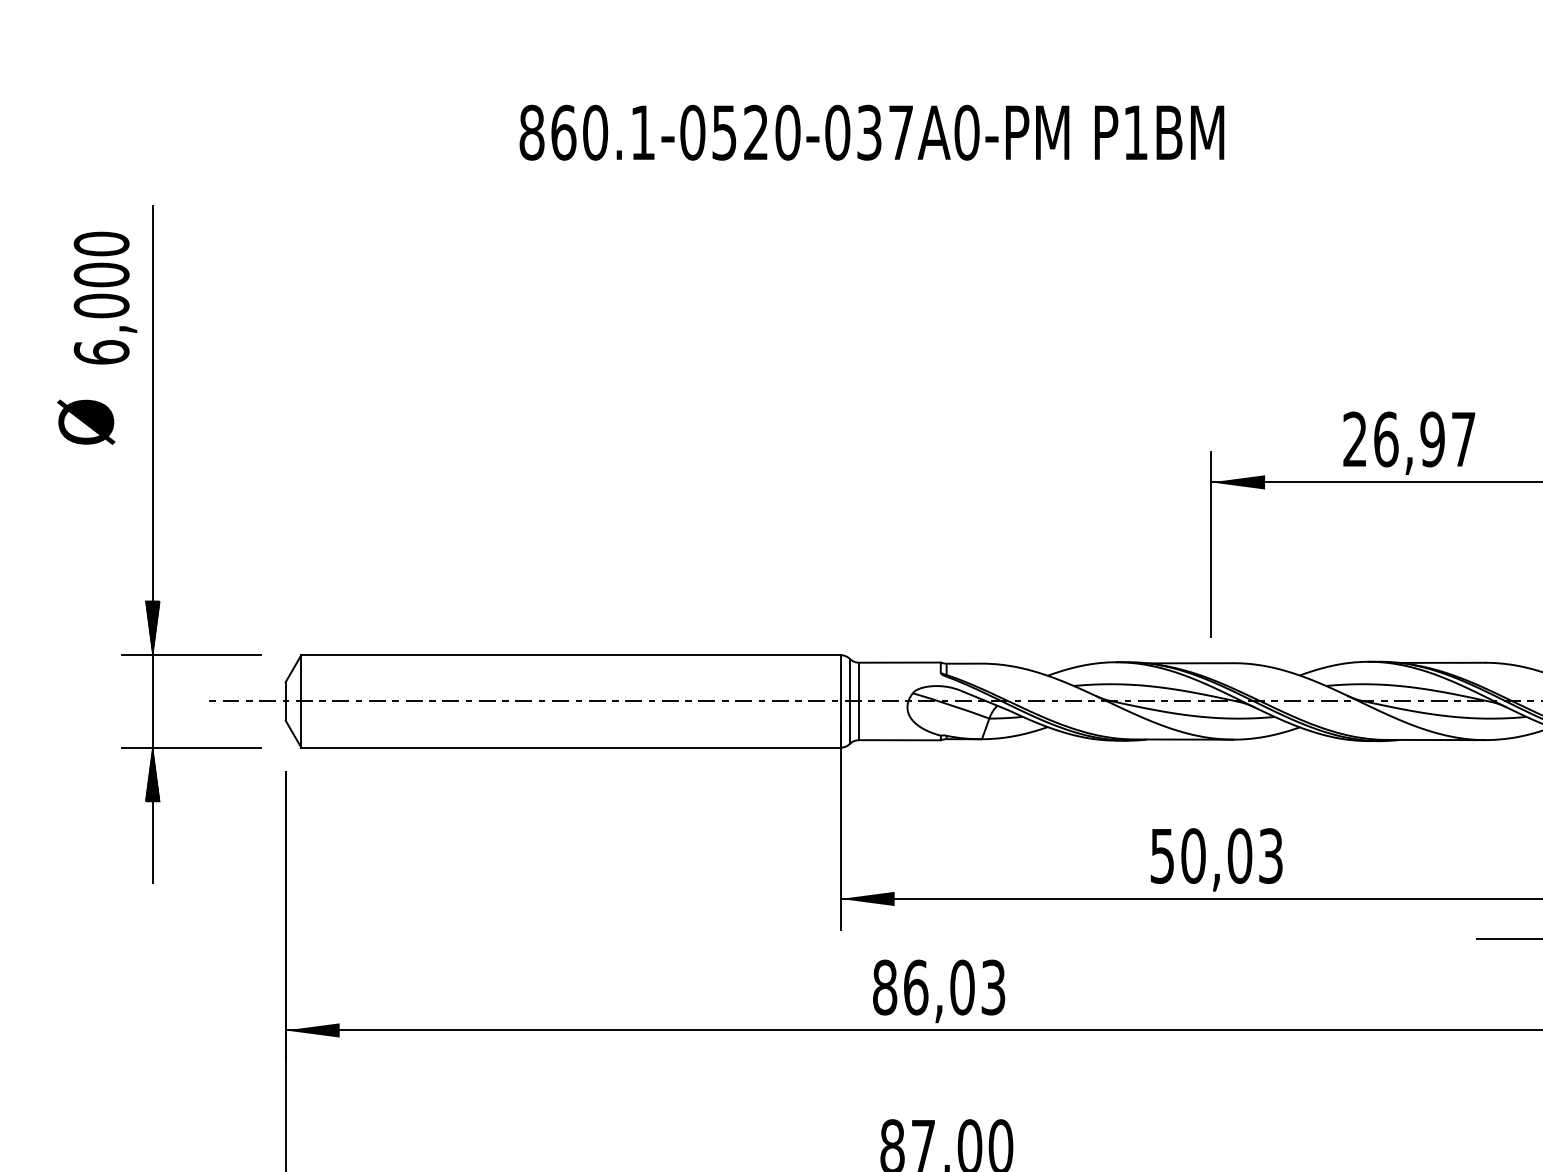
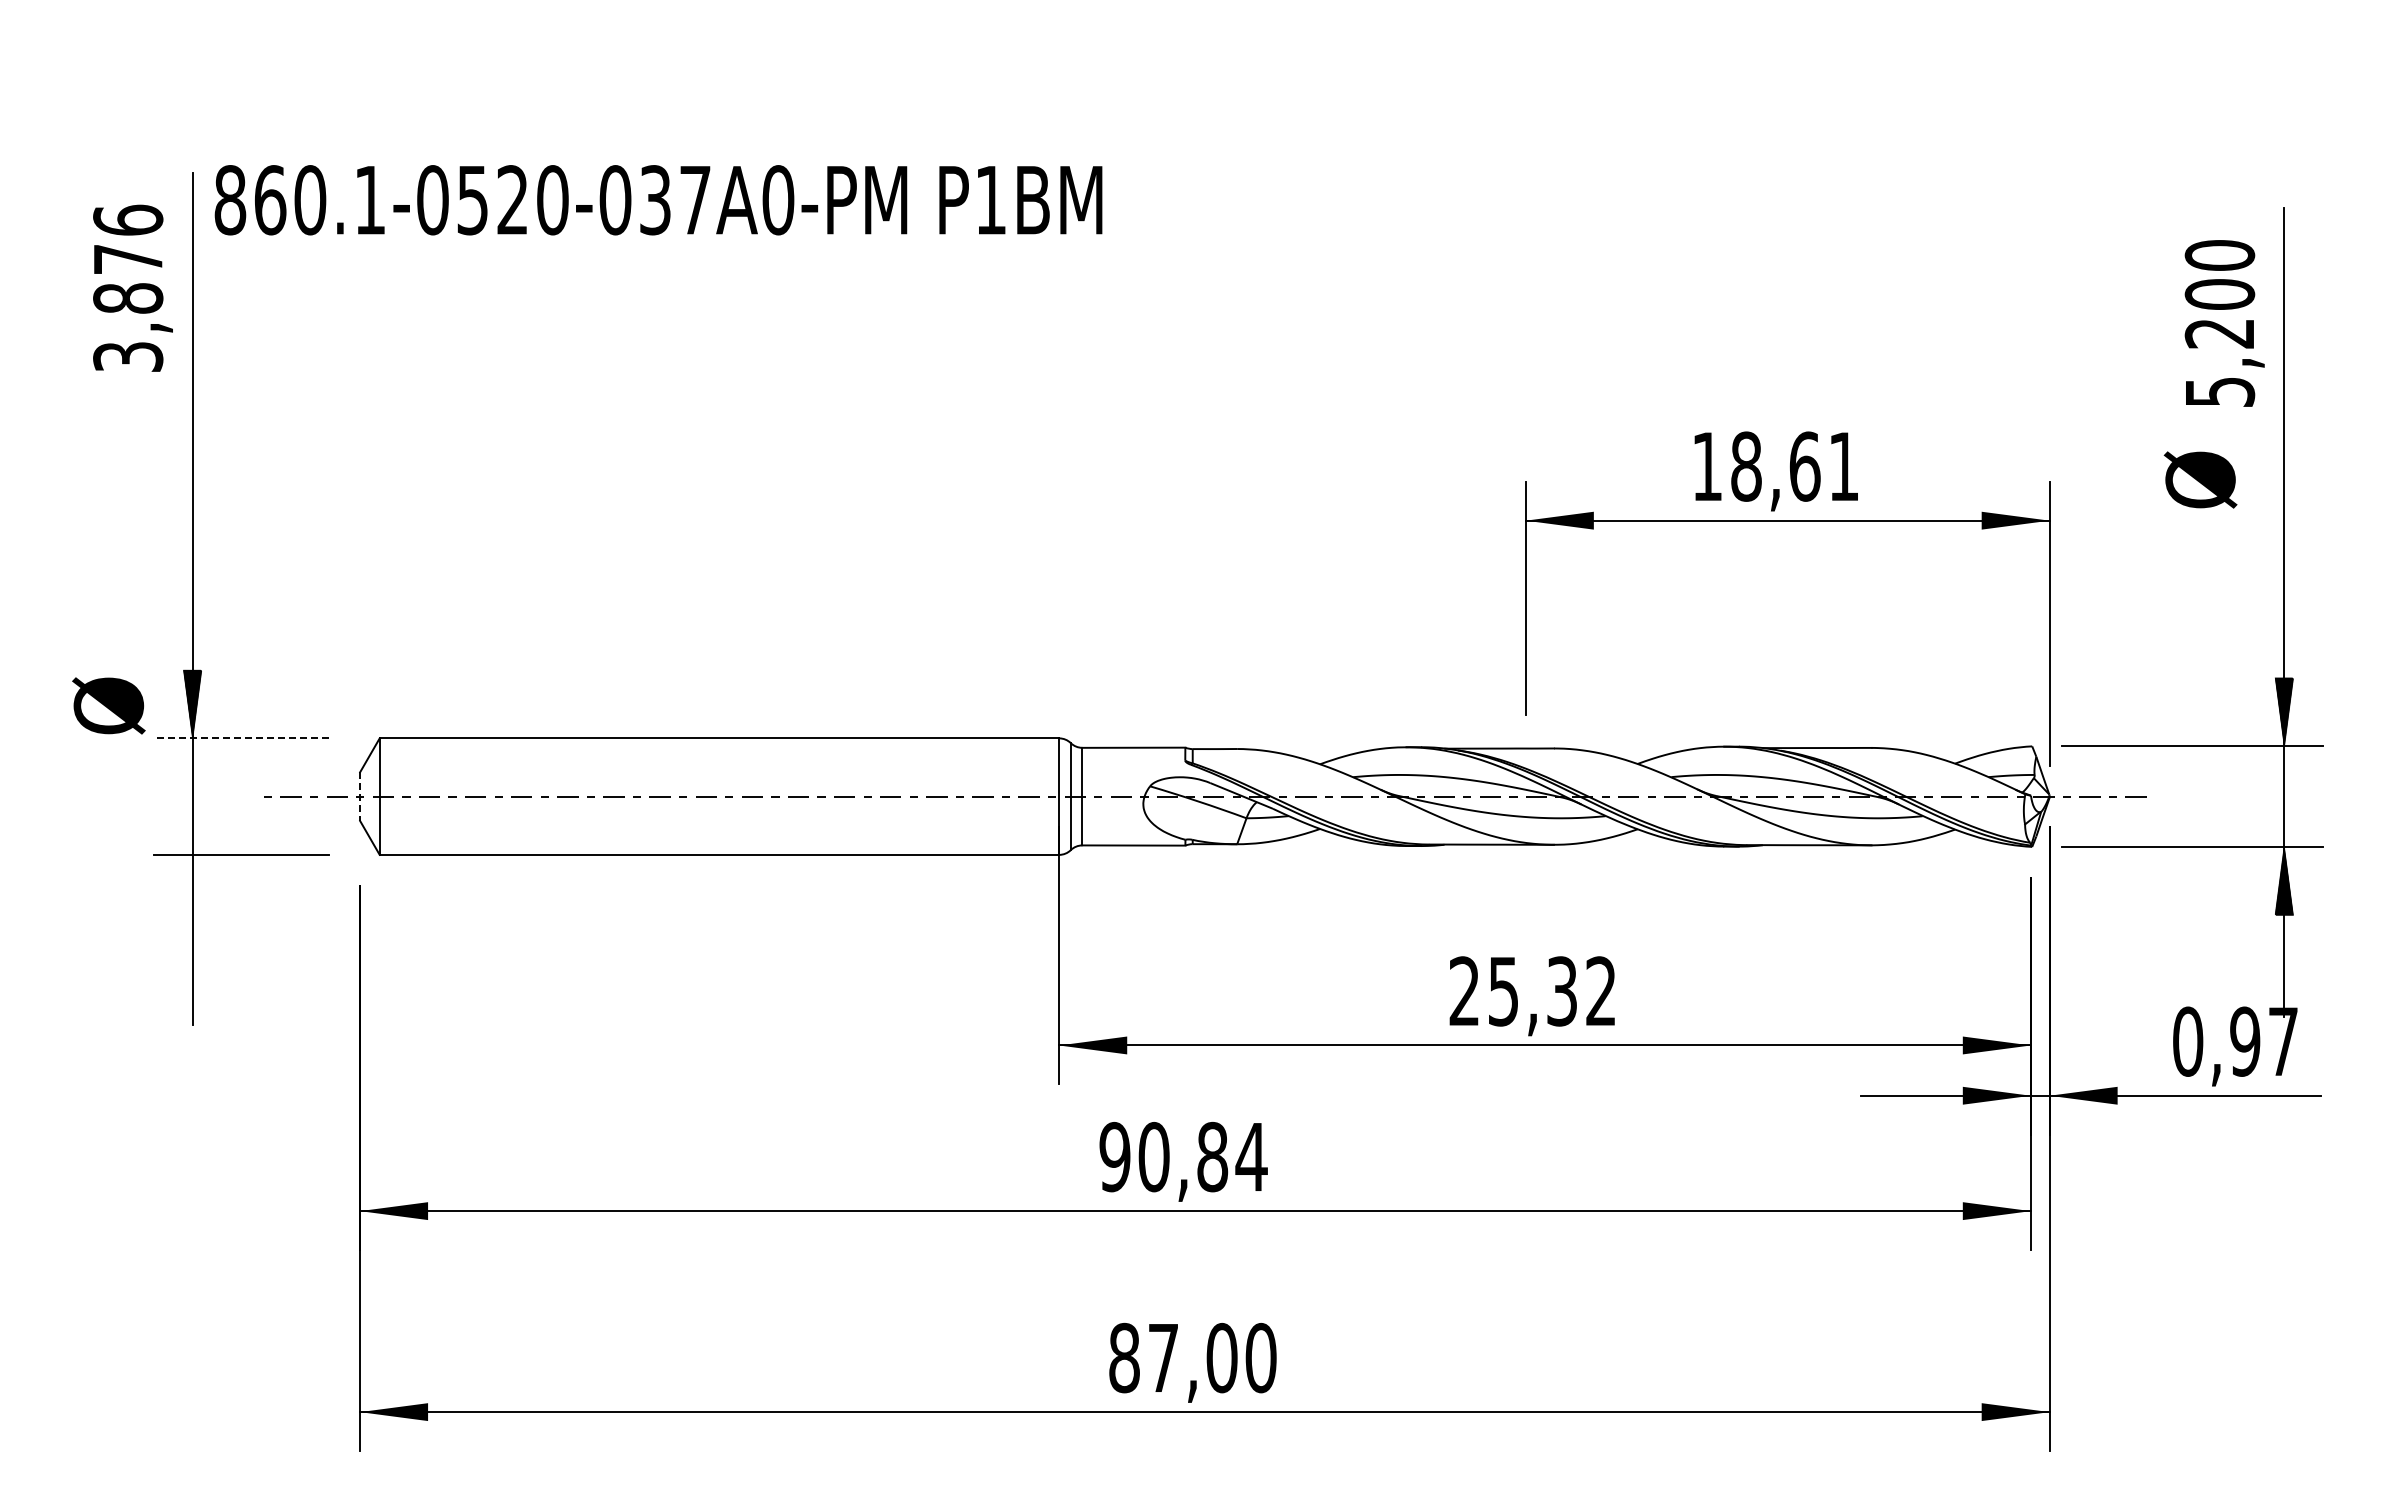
text: (871, 132) -> (658, 200), moved
text: (101, 298) -> (128, 288), 6,000 -> 3,876
text: (86, 421) -> (108, 705), moved
text: (1409, 439) -> (1775, 466), 26,97 -> 18,61
line: (191, 655) -> (241, 738), solid -> dashed
line: (286, 702) -> (360, 797), solid -> dashed
hatch: (152, 774) -> (192, 888), removed
text: (1216, 856) -> (1532, 991), 50,03 -> 25,32
text: (939, 987) -> (1183, 1156), 86,03 -> 90,84

